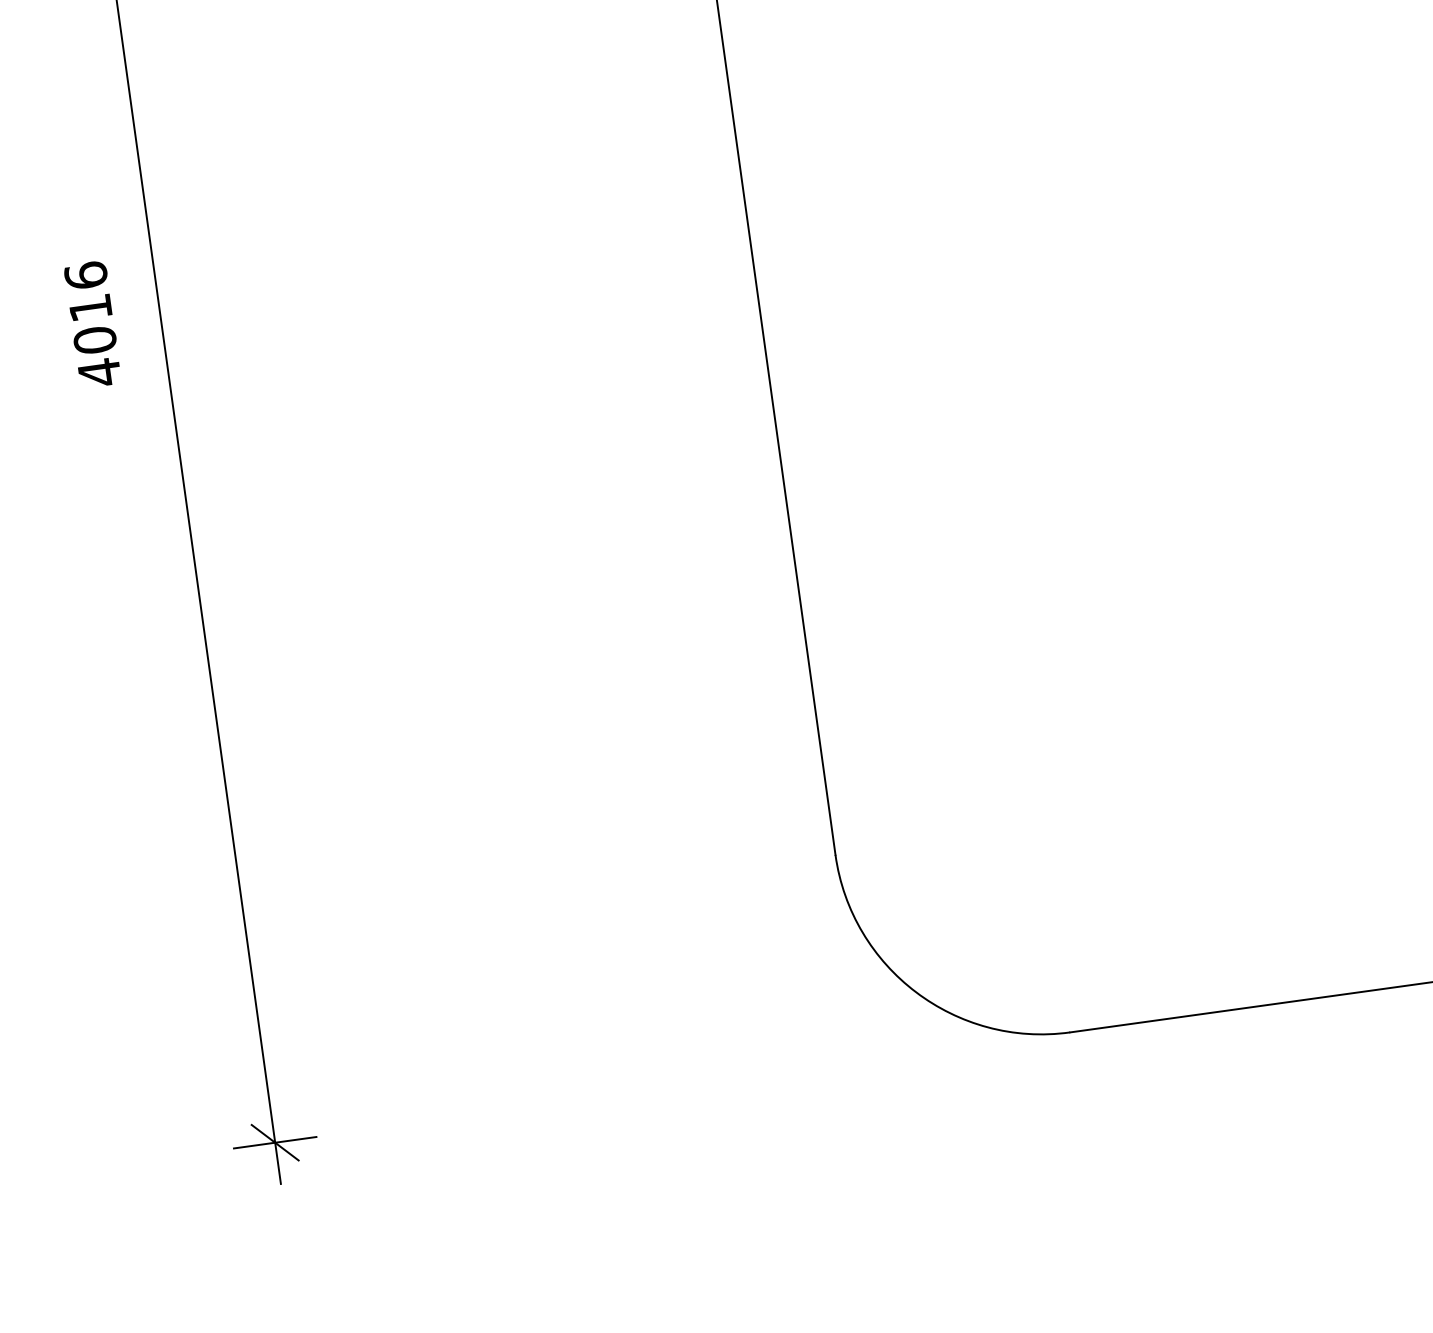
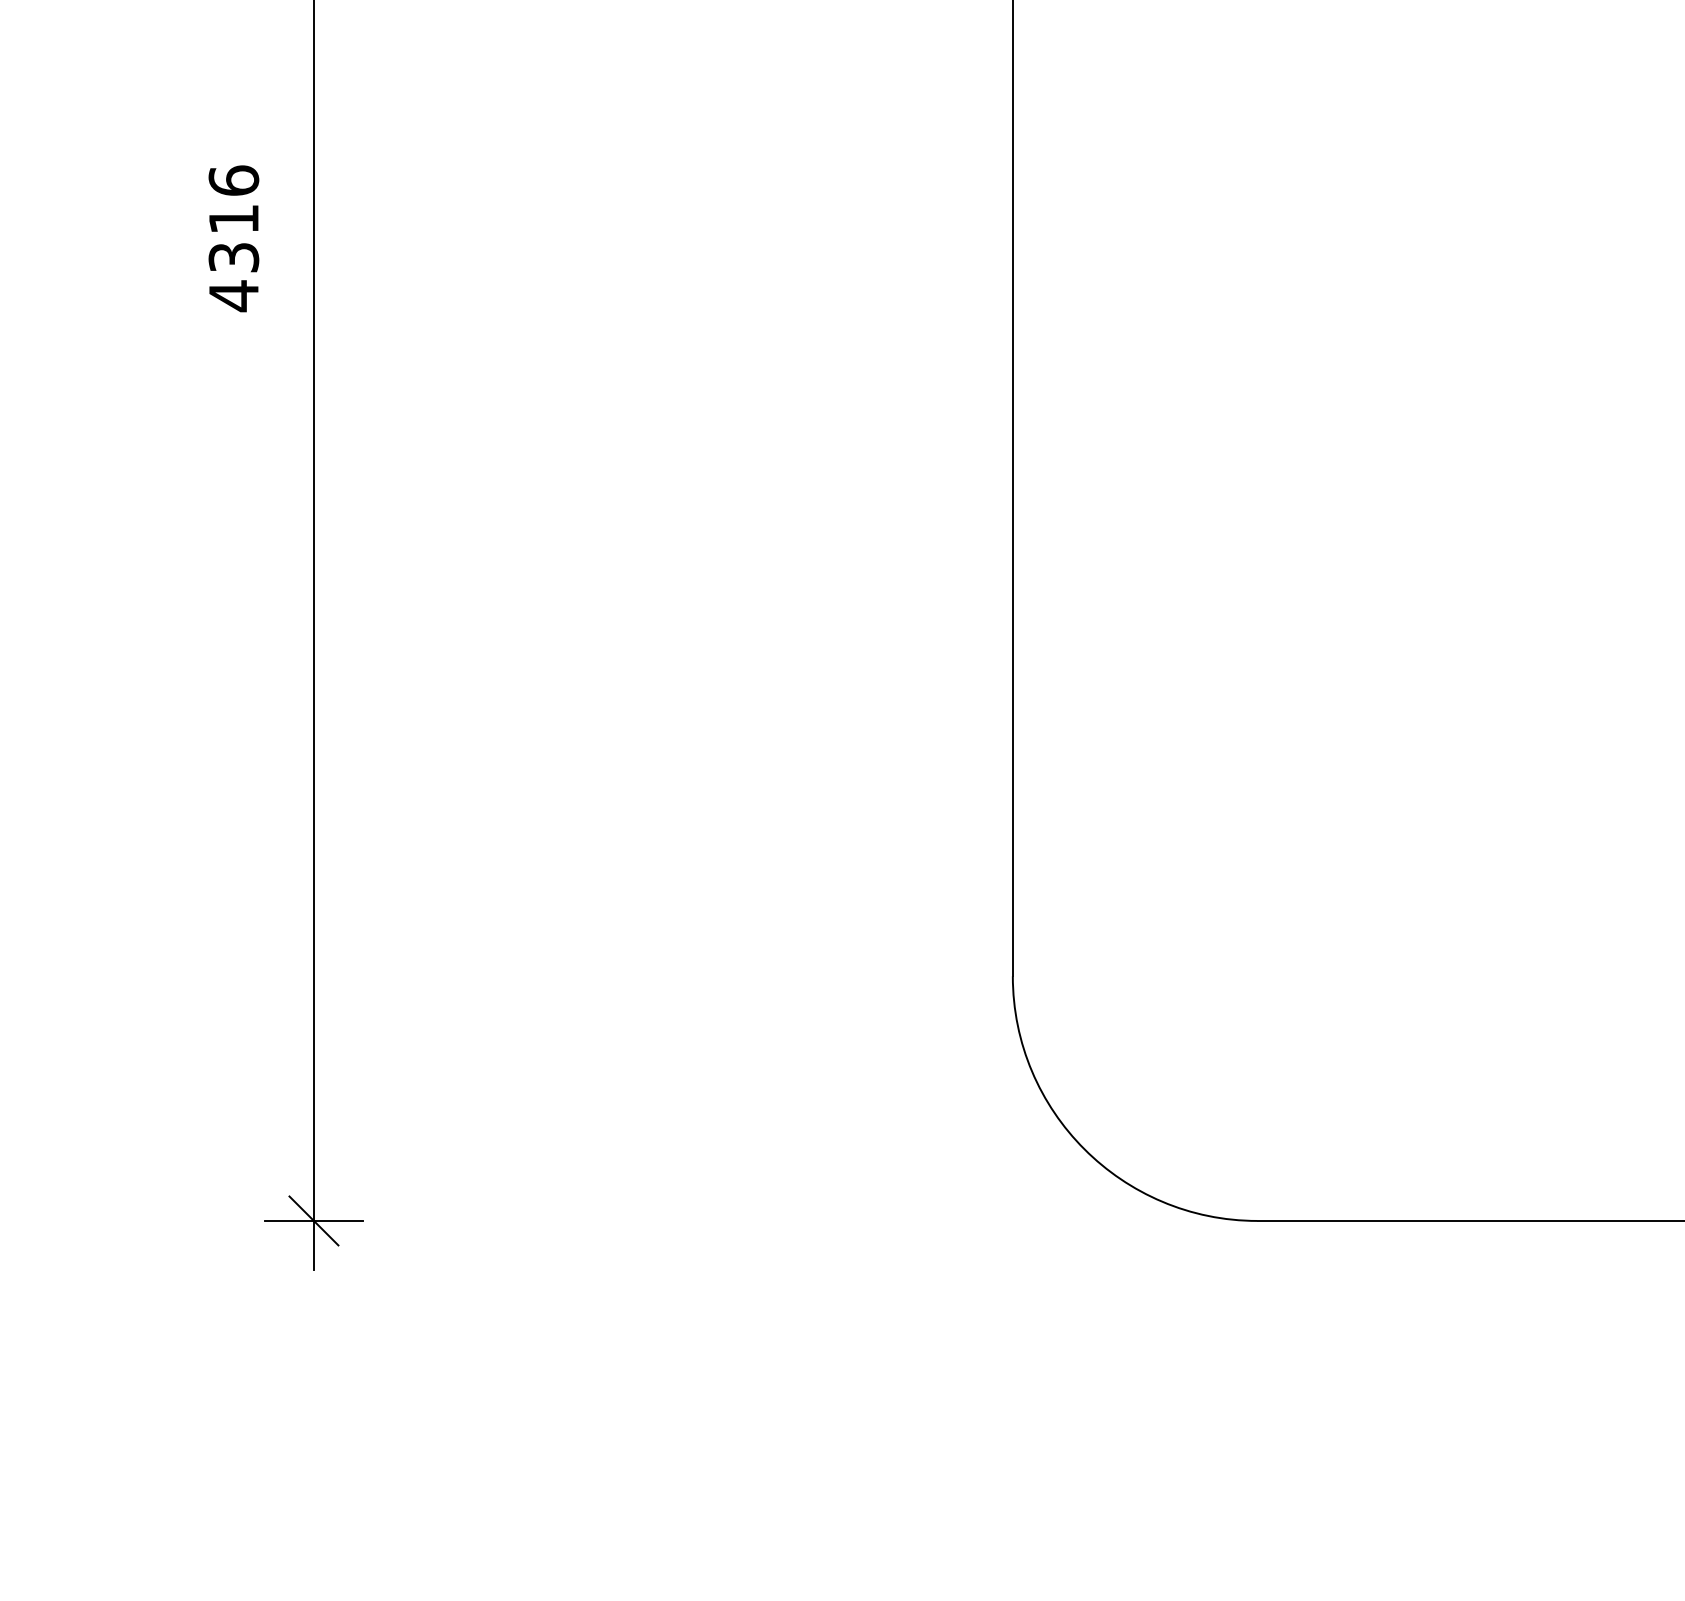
text: (94, 340) -> (233, 257), 4016 -> 4316

